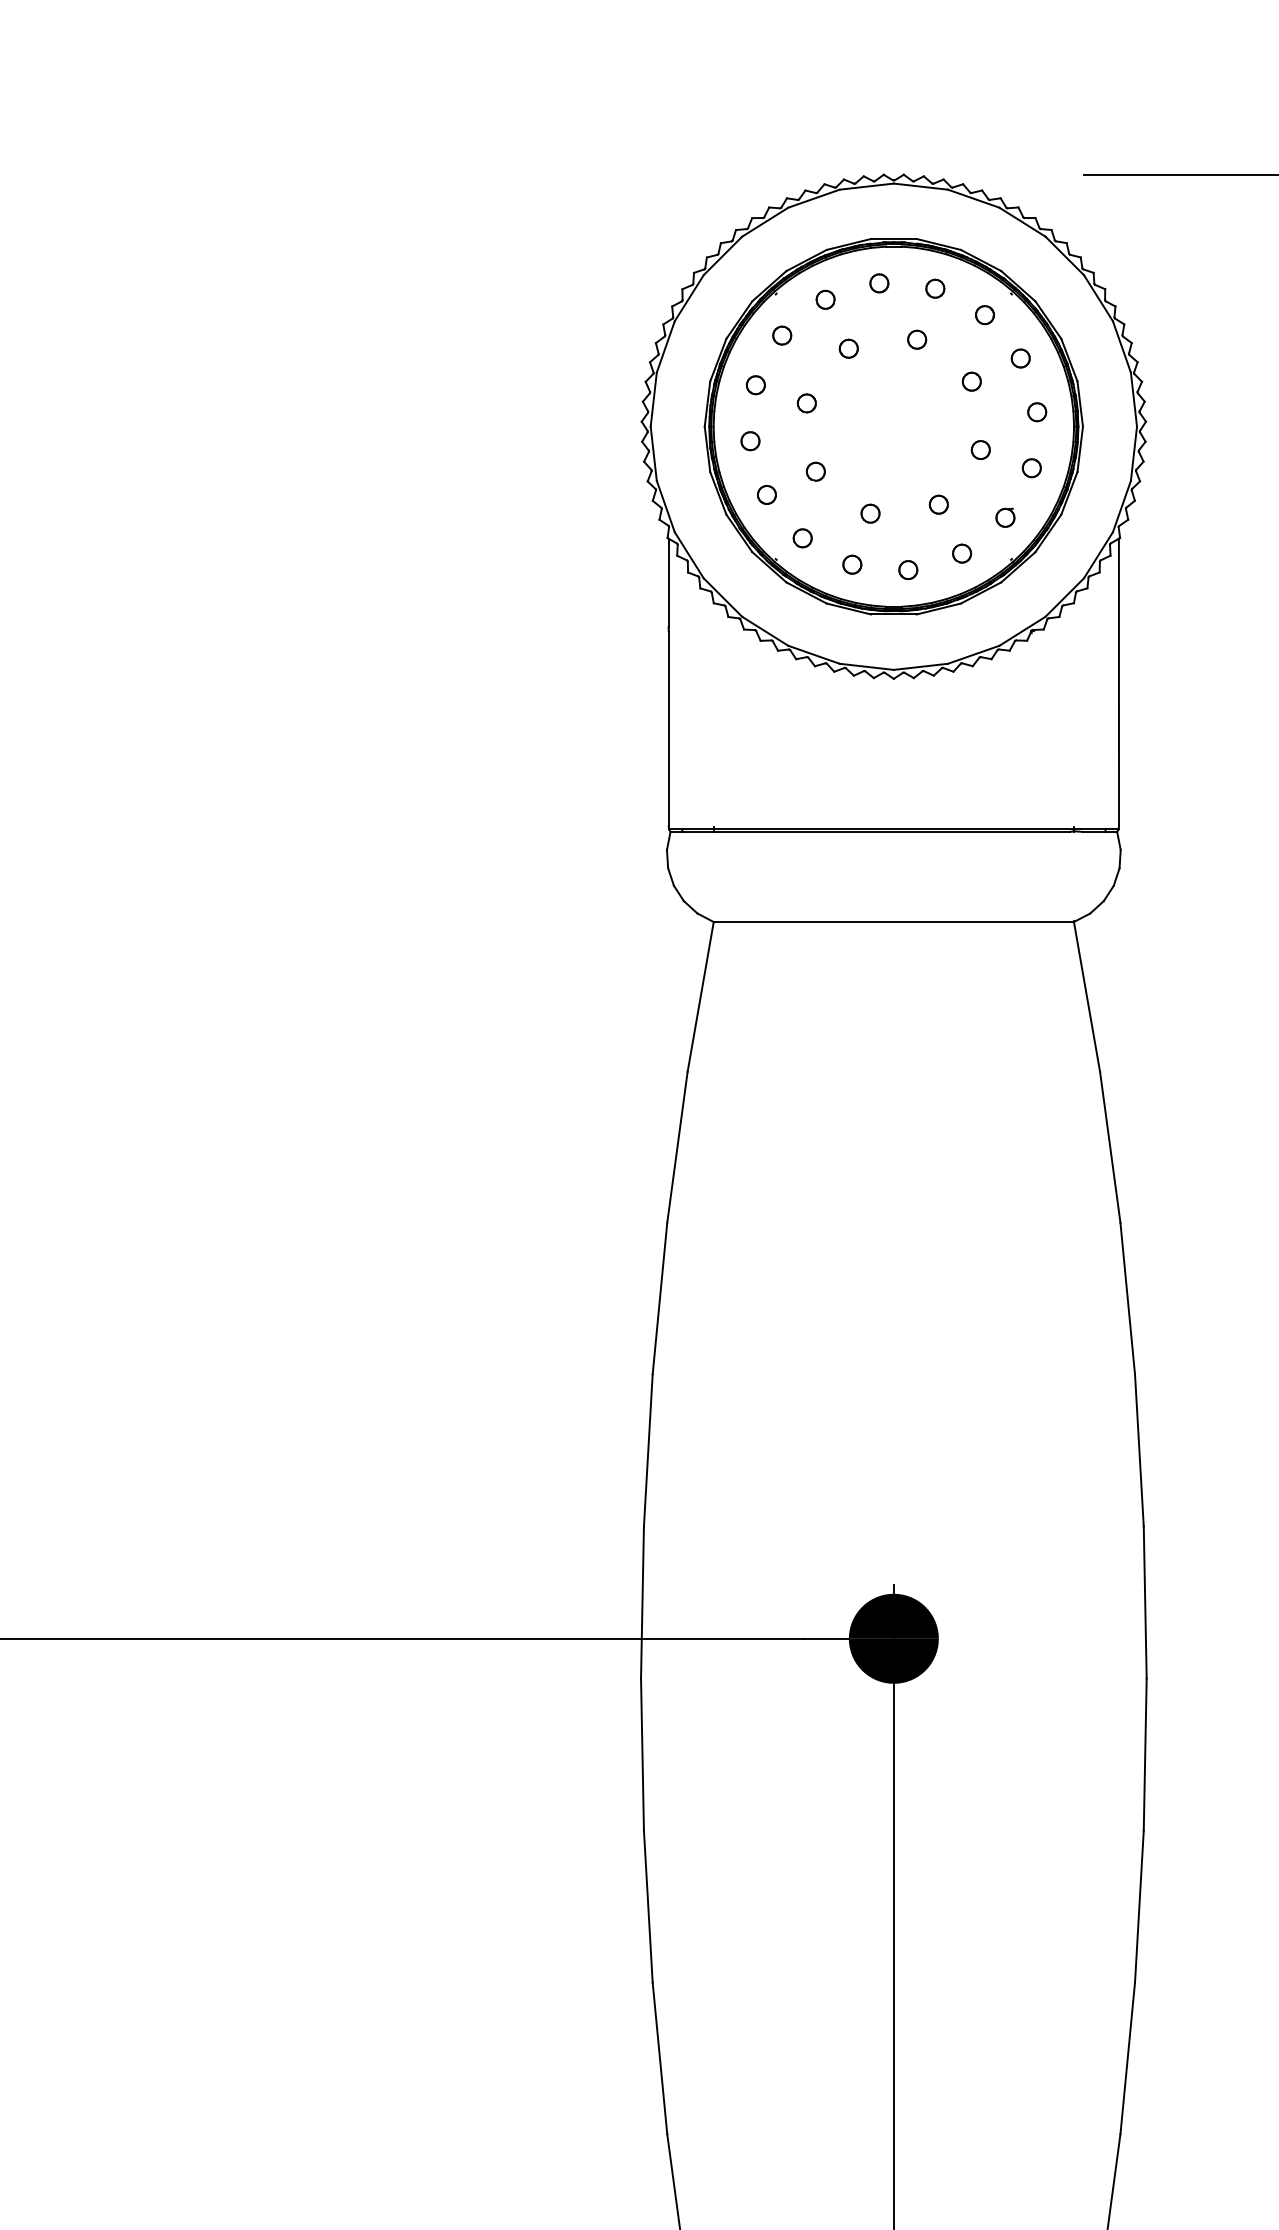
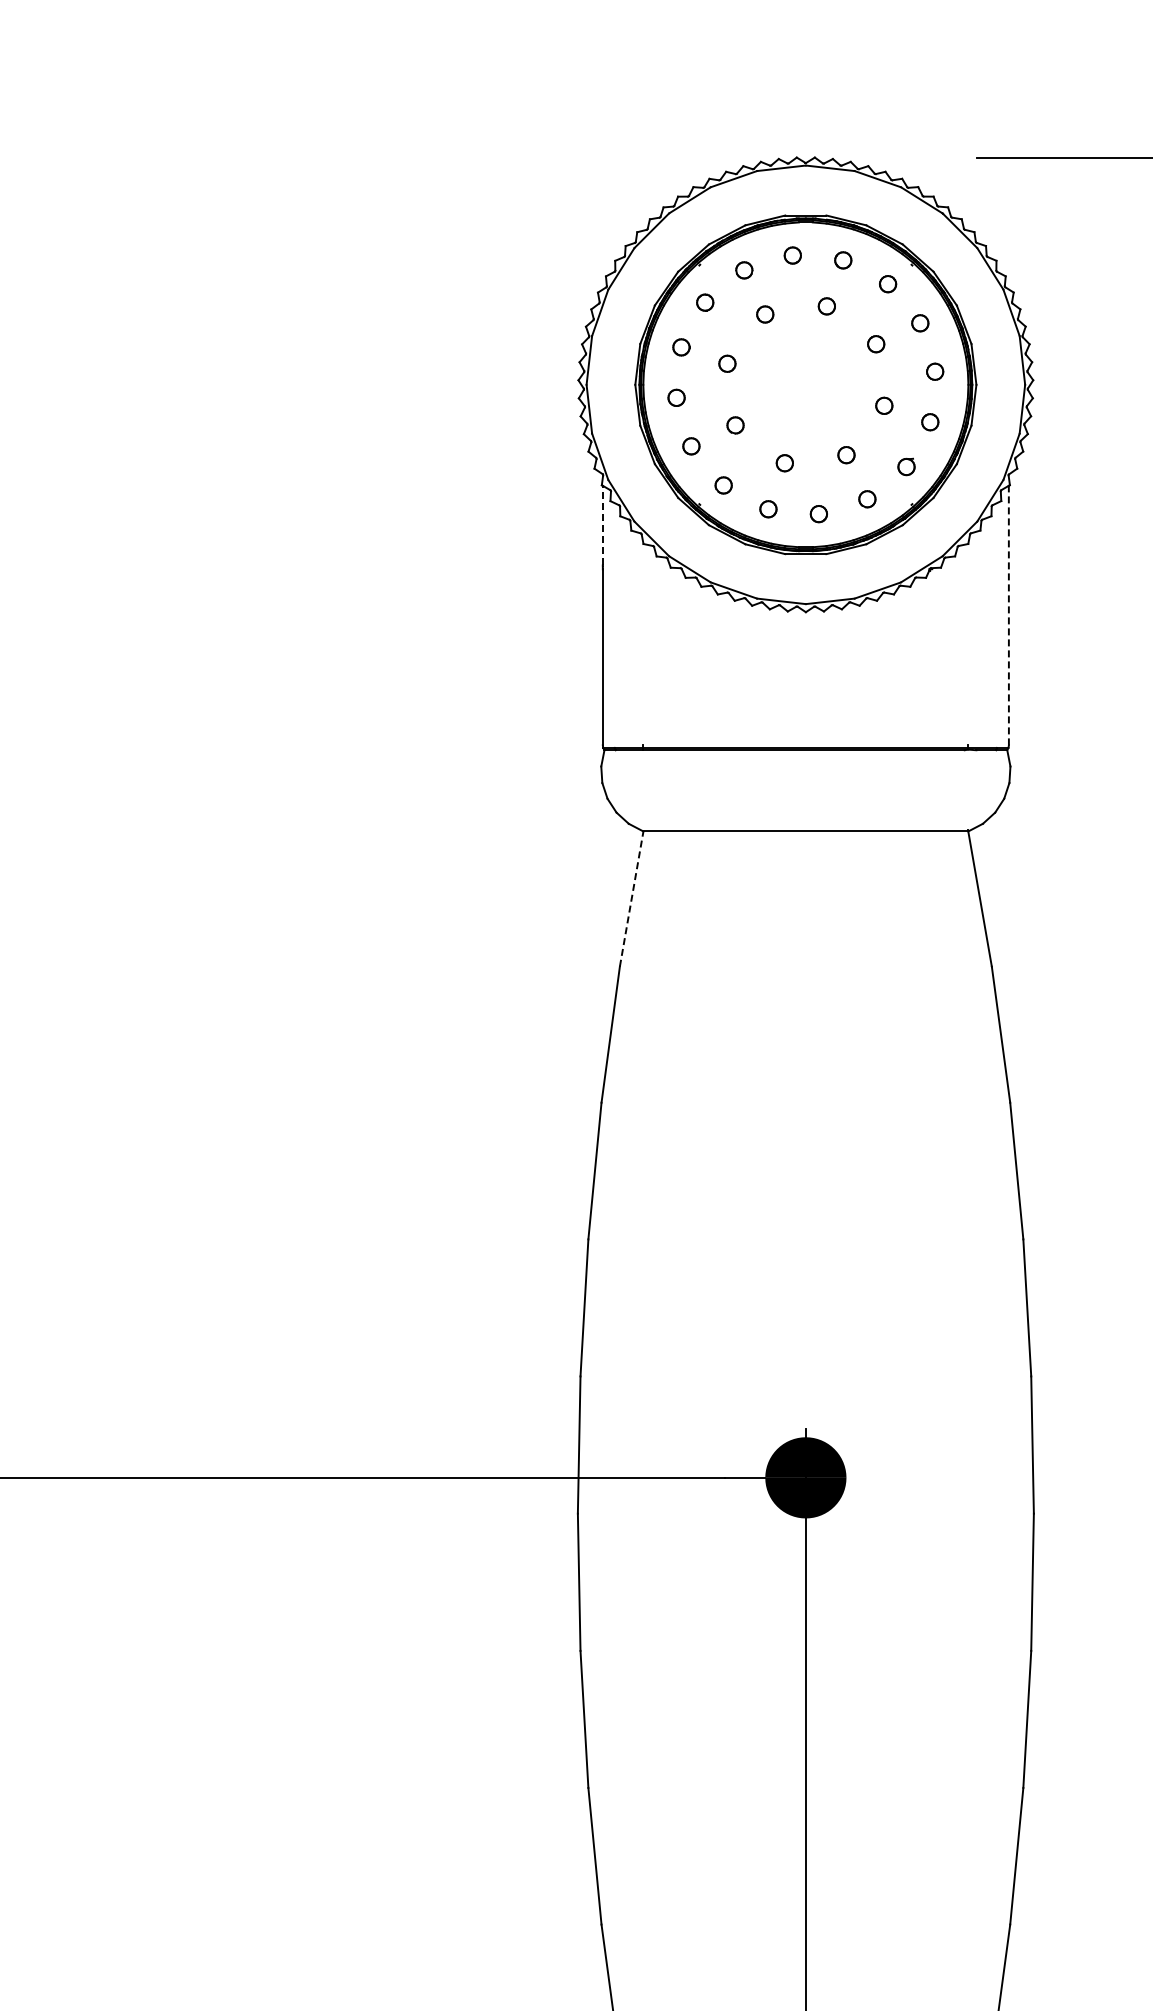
line: (668, 582) -> (602, 525), solid -> dashed
line: (1118, 682) -> (1008, 615), solid -> dashed
line: (700, 997) -> (631, 899), solid -> dashed

